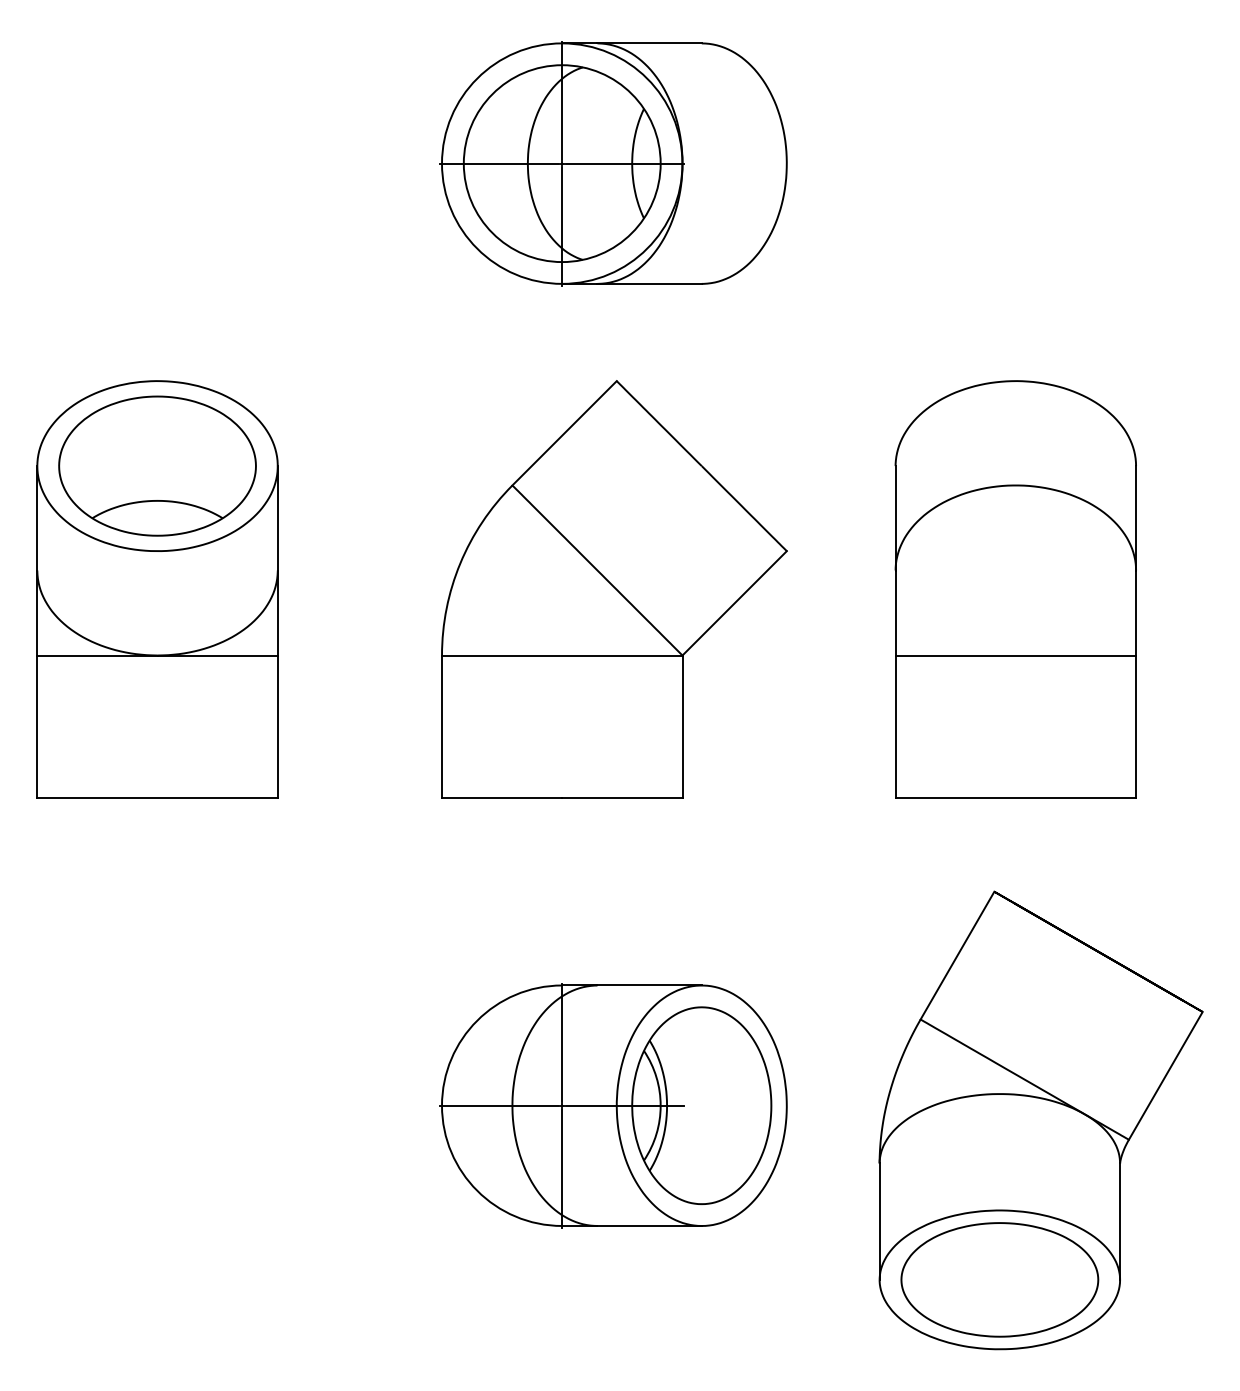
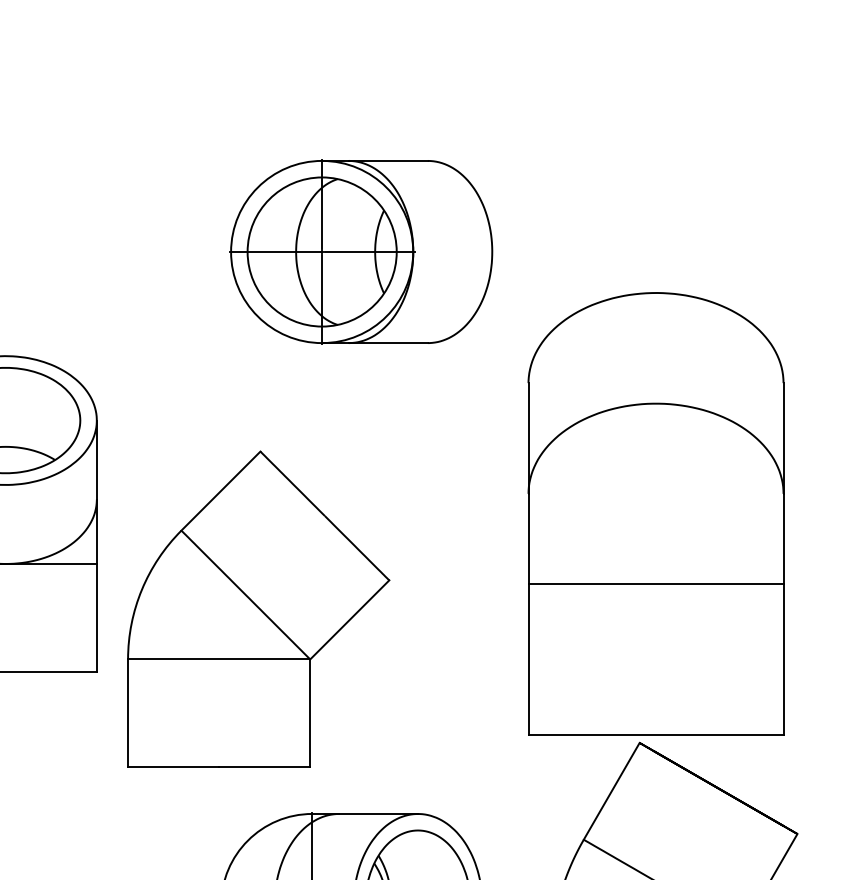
part: (613, 163) -> (360, 251), moved
part: (614, 589) -> (258, 609), moved
part: (1015, 589) -> (655, 514), size x1.4

